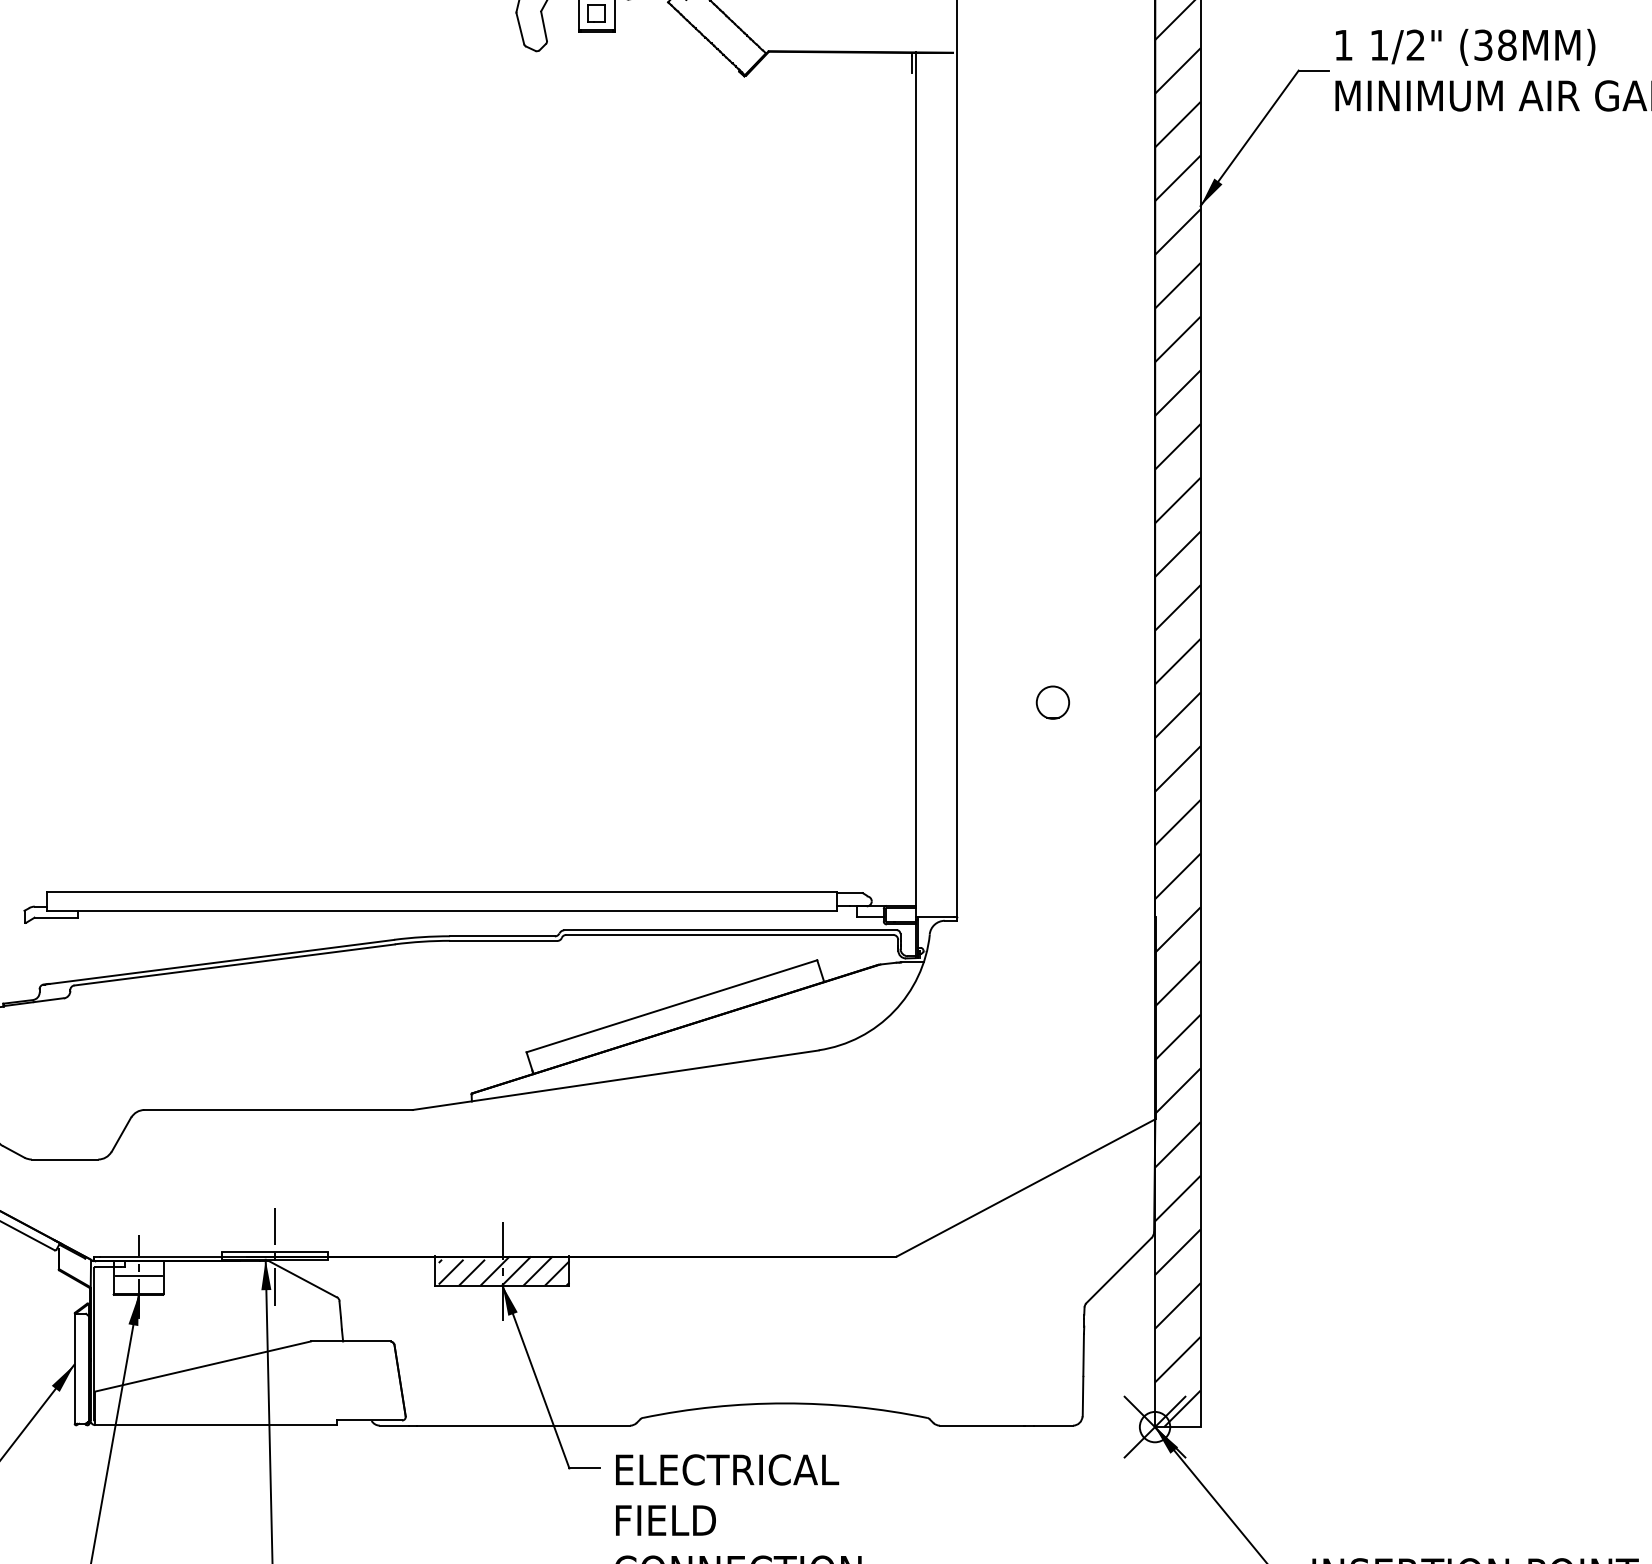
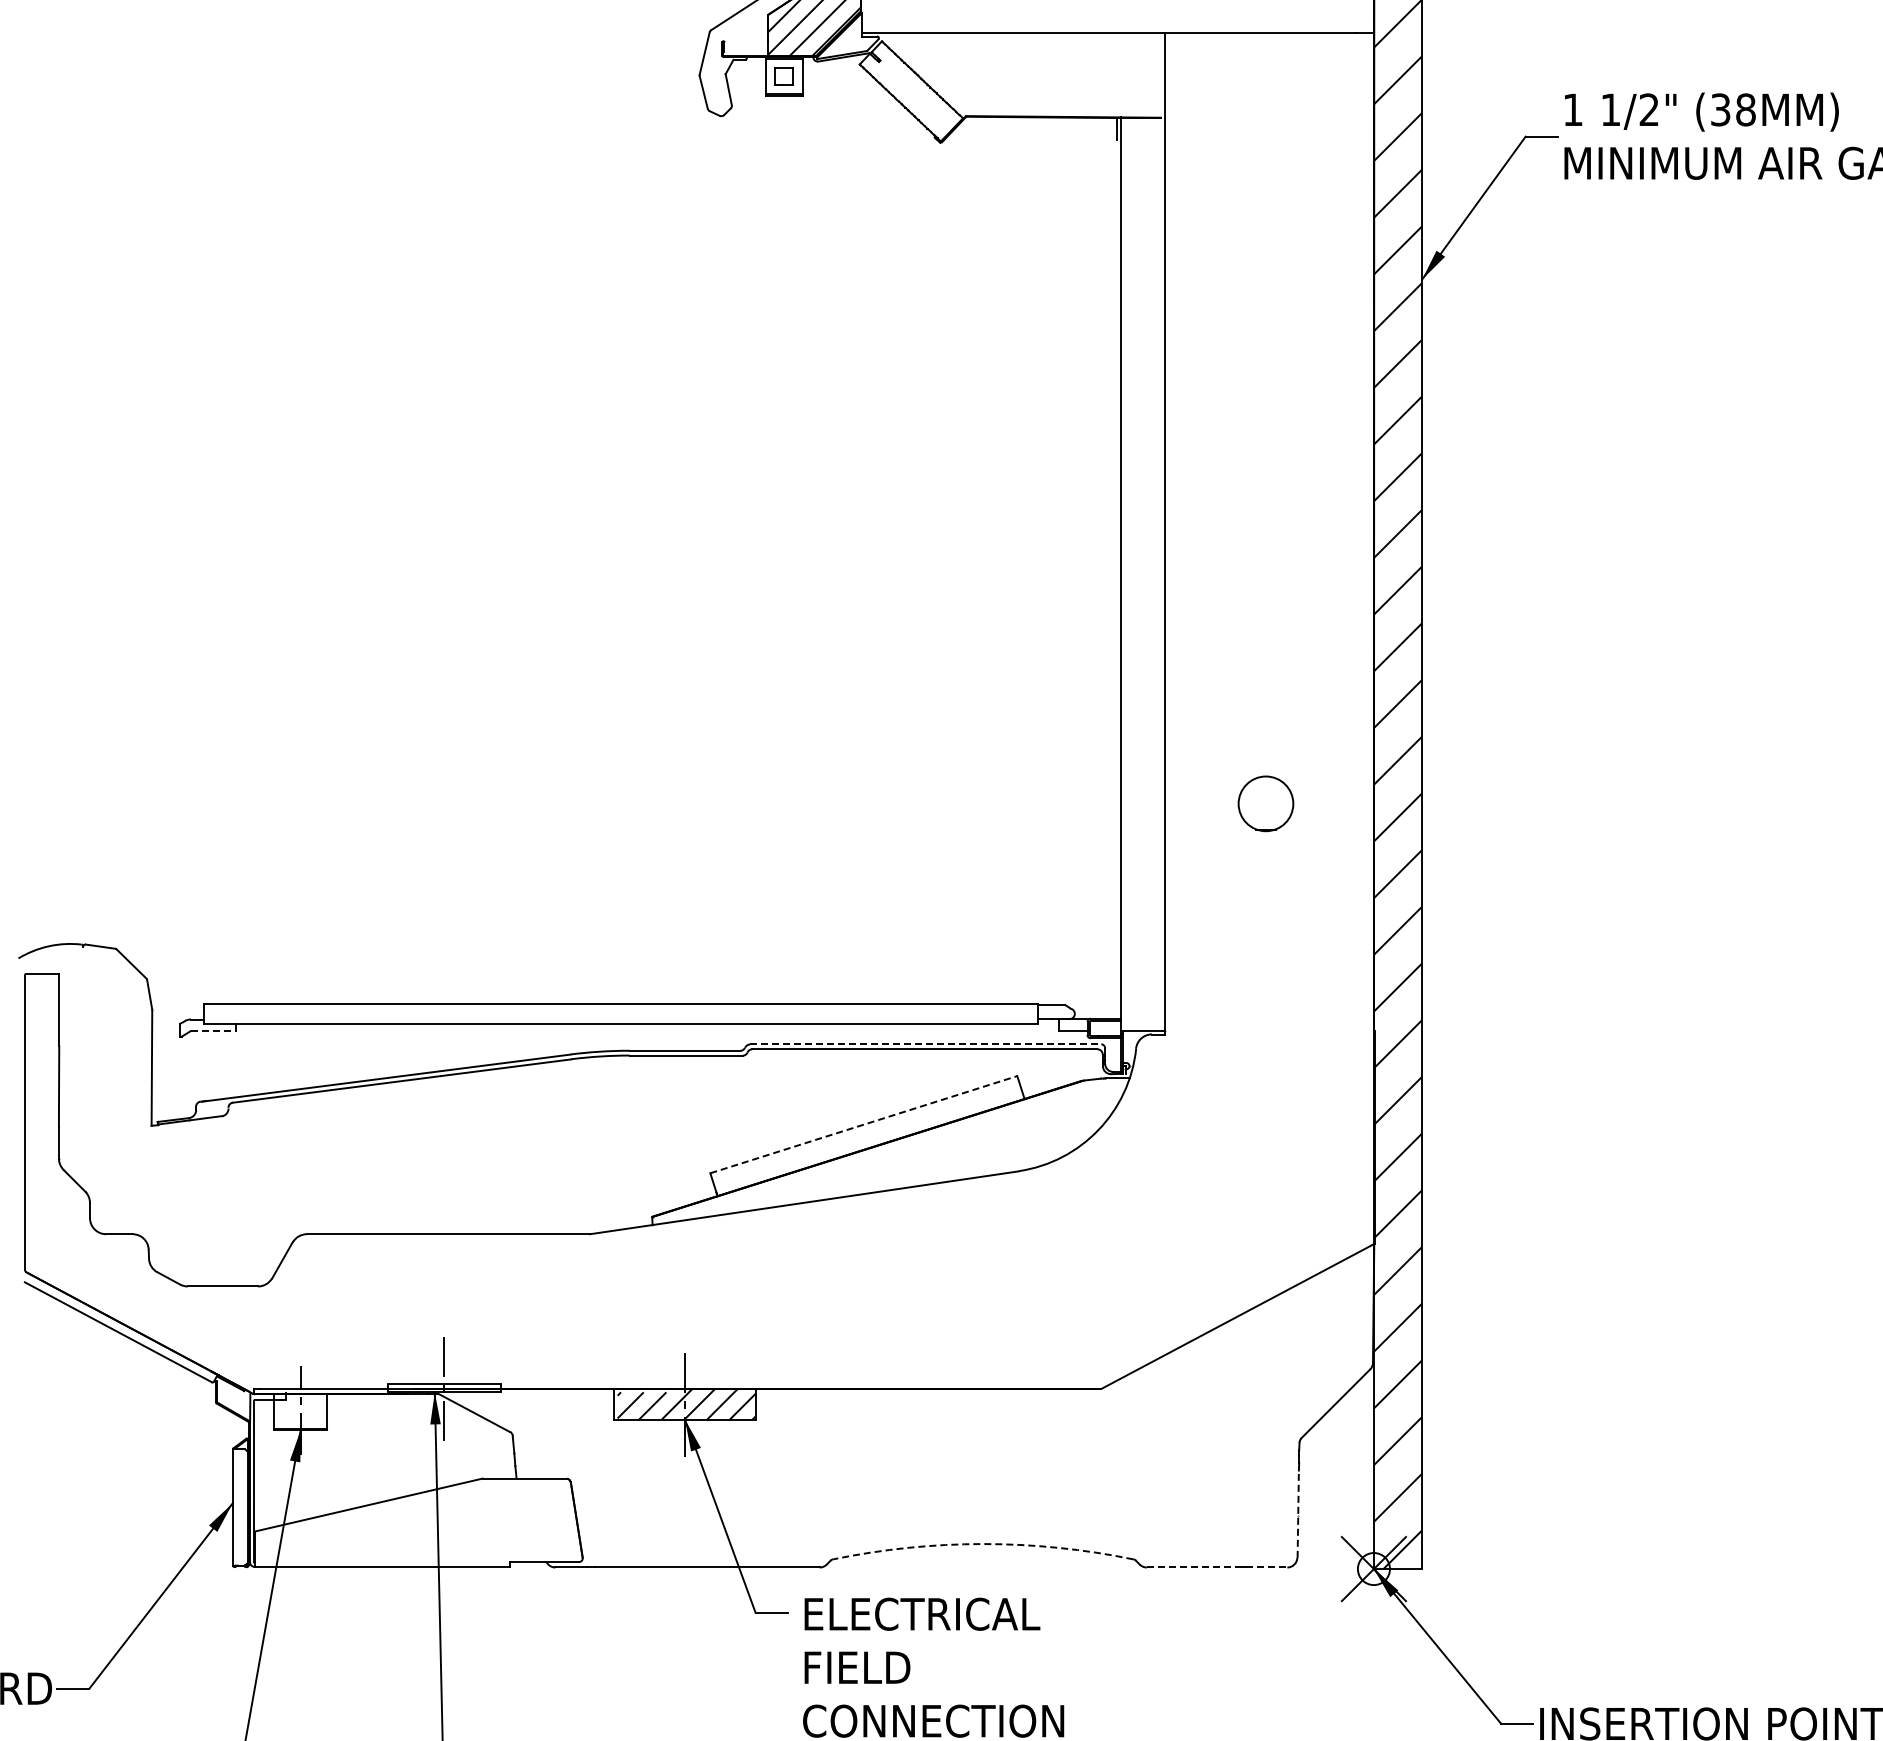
circle: (1053, 703) -> (1266, 804), size x1.6
line: (56, 918) -> (213, 1031), solid -> dashed
line: (730, 930) -> (925, 1044), solid -> dashed
line: (671, 1006) -> (863, 1124), solid -> dashed
line: (138, 1276) -> (300, 1409), removed
line: (1083, 1375) -> (1298, 1514), solid -> dashed
arc: (785, 1403) -> (983, 1544), solid -> dashed
line: (982, 1425) -> (1191, 1567), solid -> dashed
line: (1053, 1425) -> (1266, 1567), solid -> dashed

